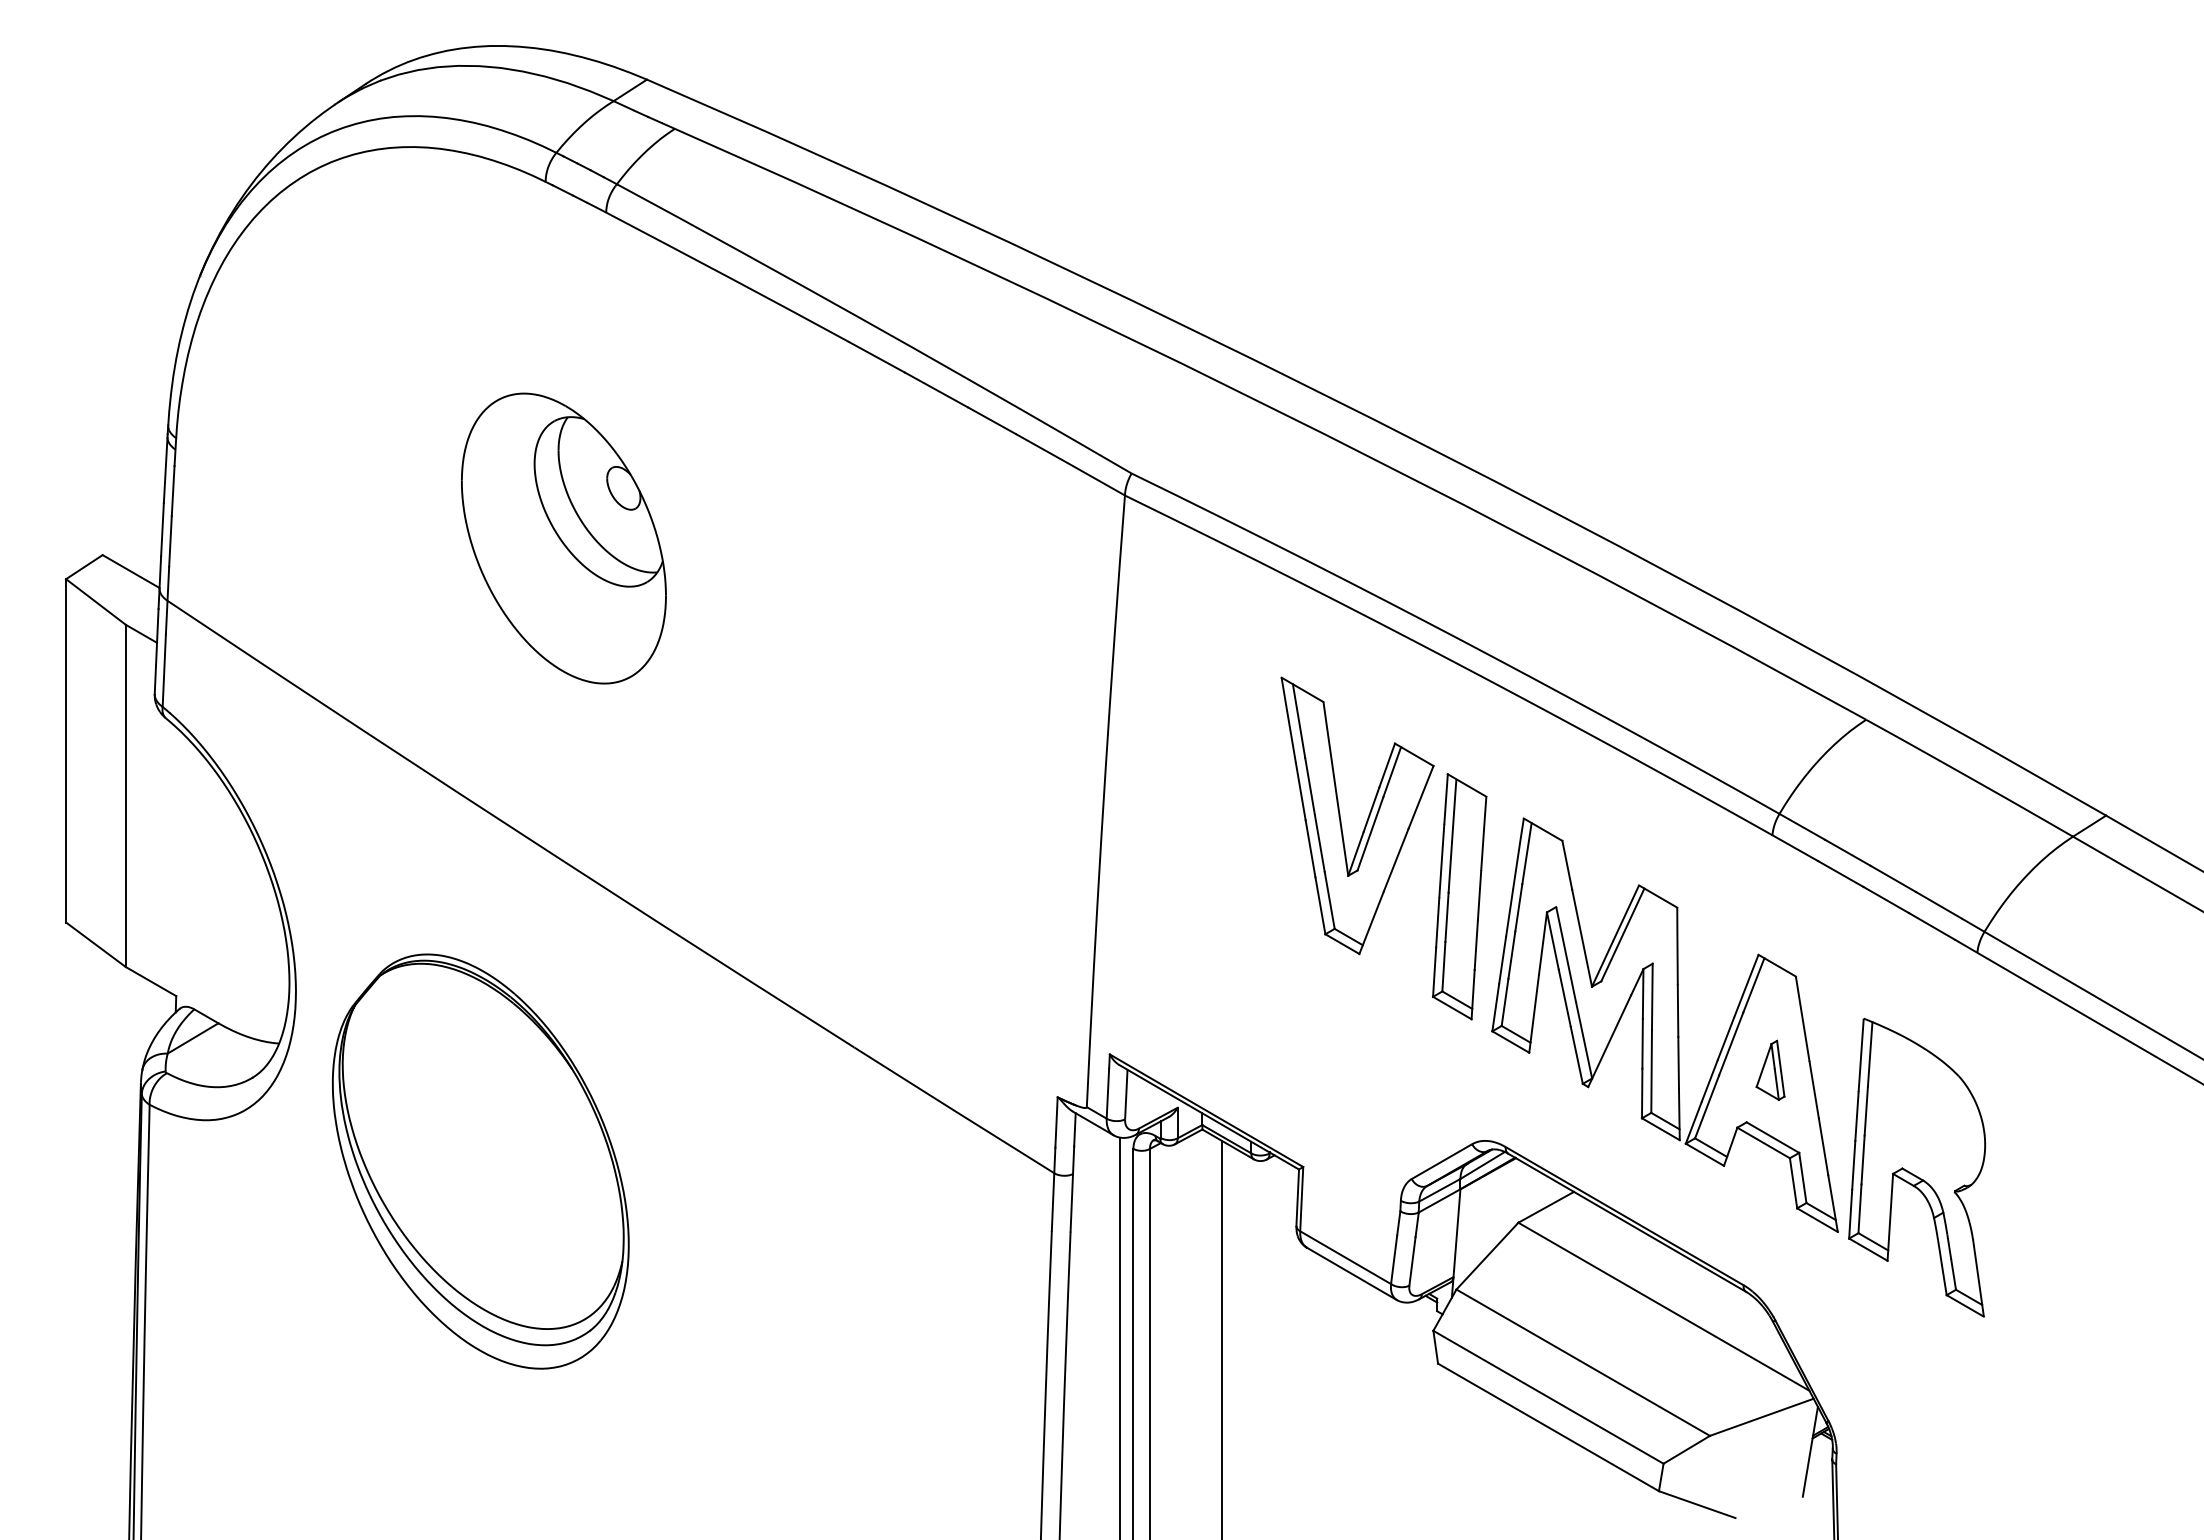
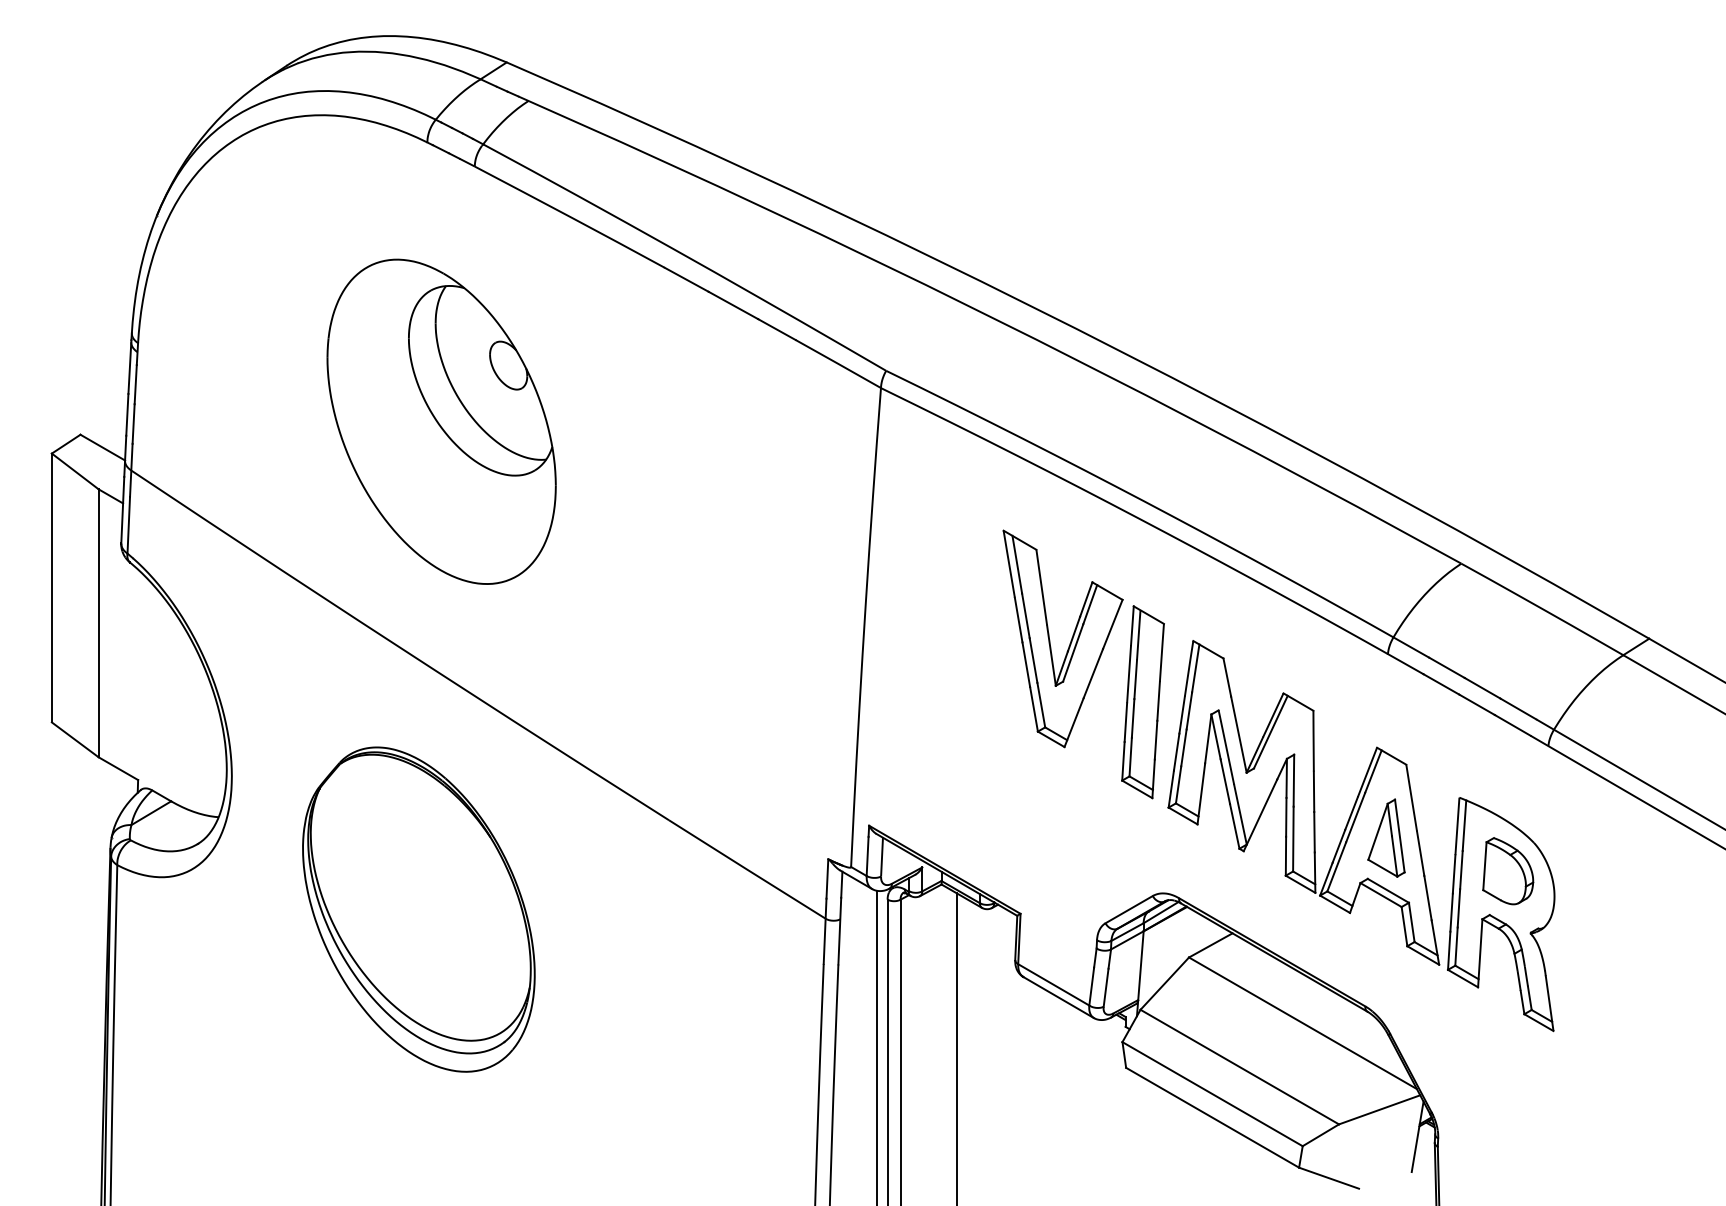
part: (563, 538) -> (441, 421), size x1.43
part: (1770, 1070) -> (1386, 838), size x1.67
part: (1925, 1112) -> (1507, 871), added
part: (480, 1161) -> (418, 909), moved

